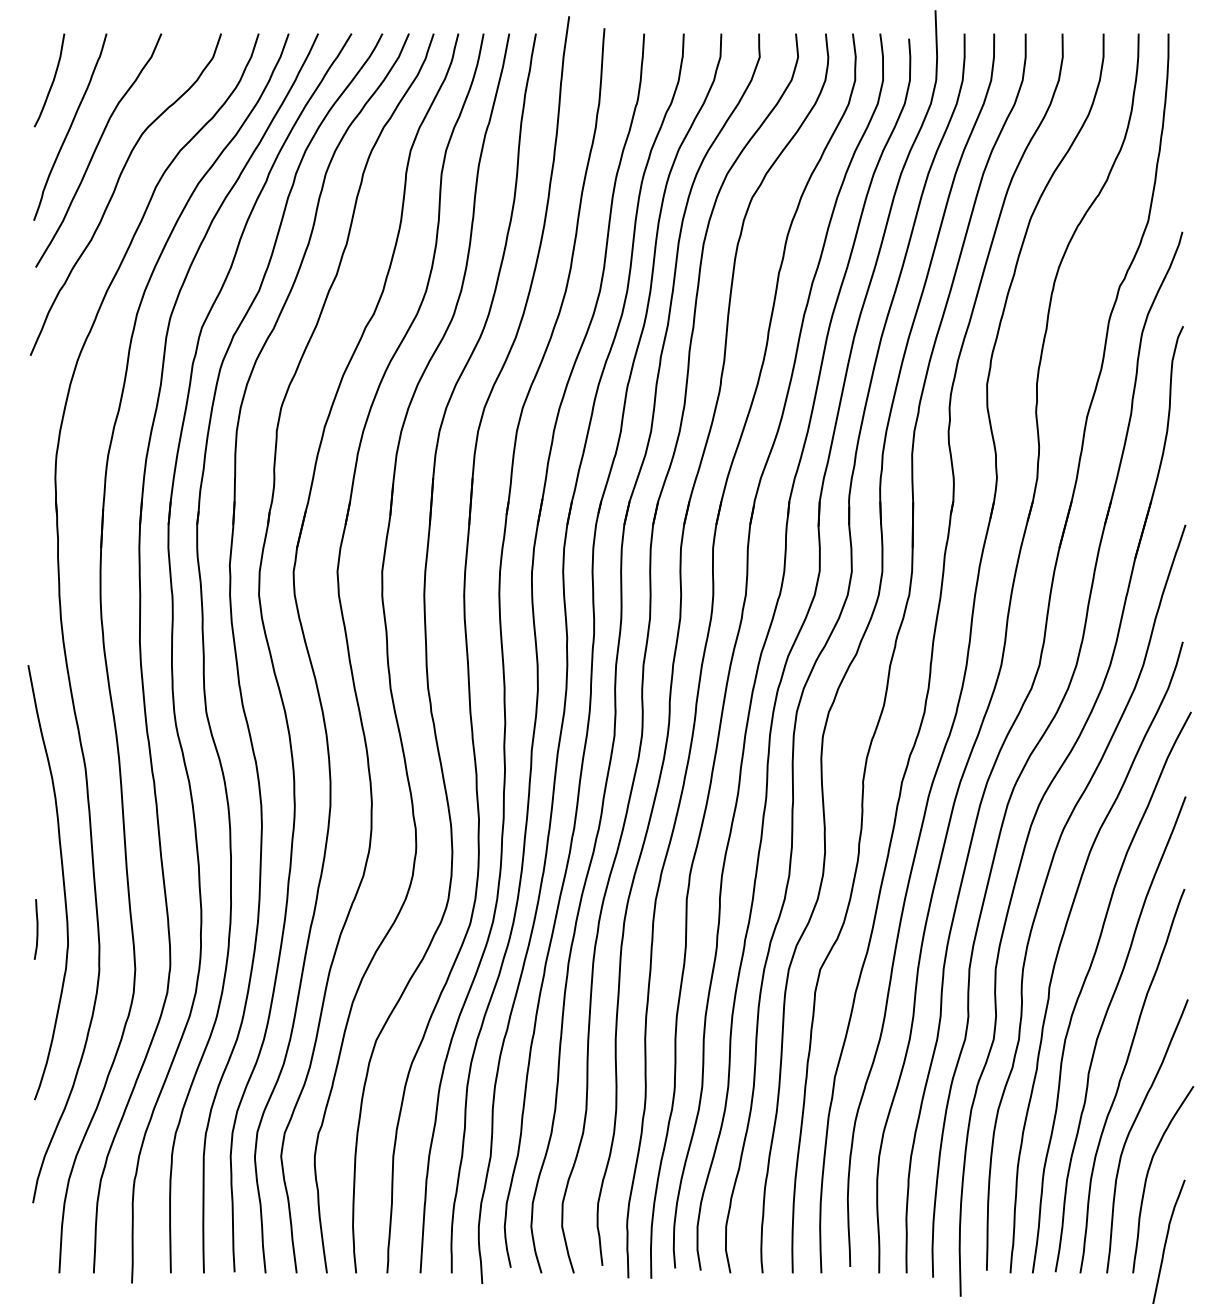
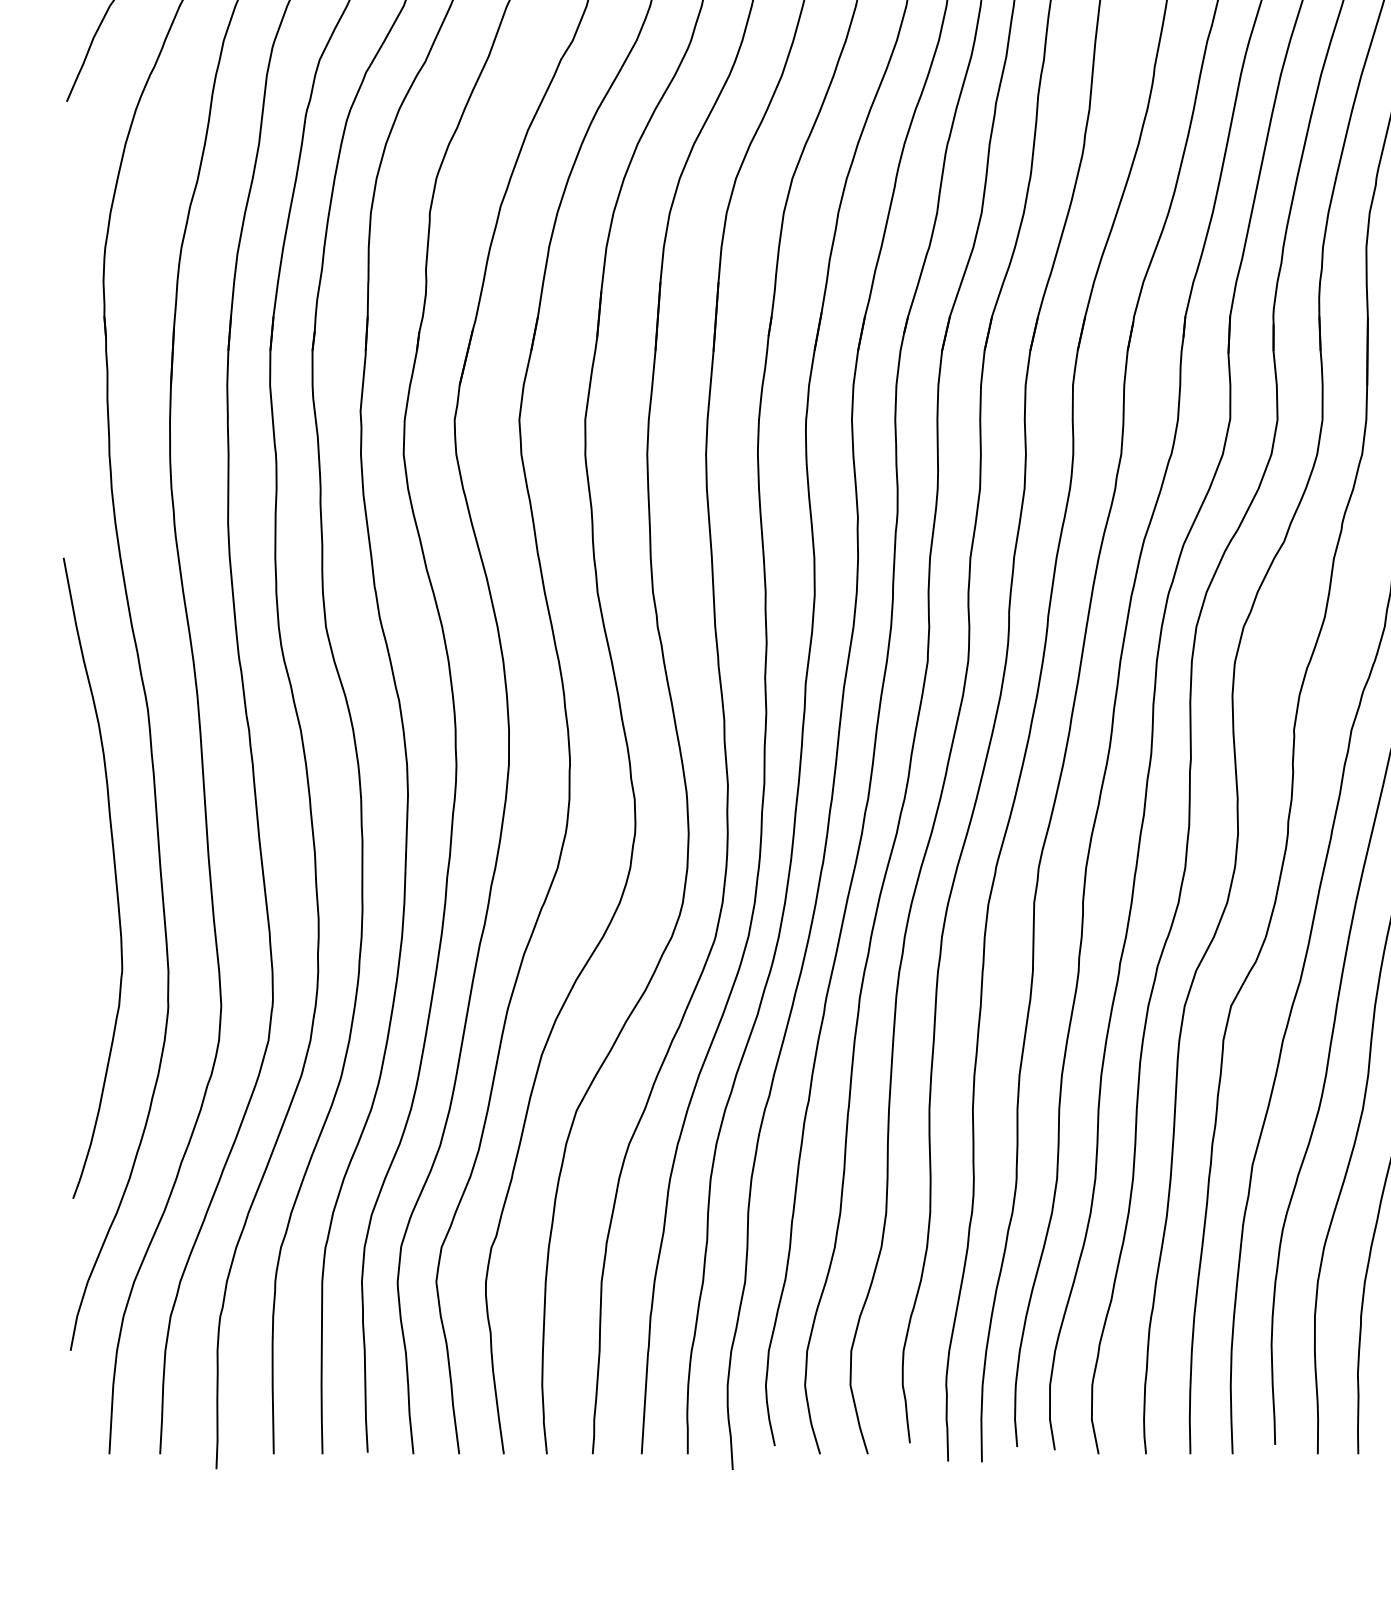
curve: (36, 929) -> (75, 947), removed

